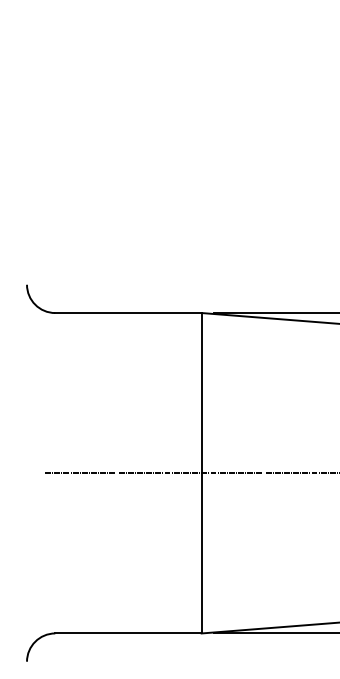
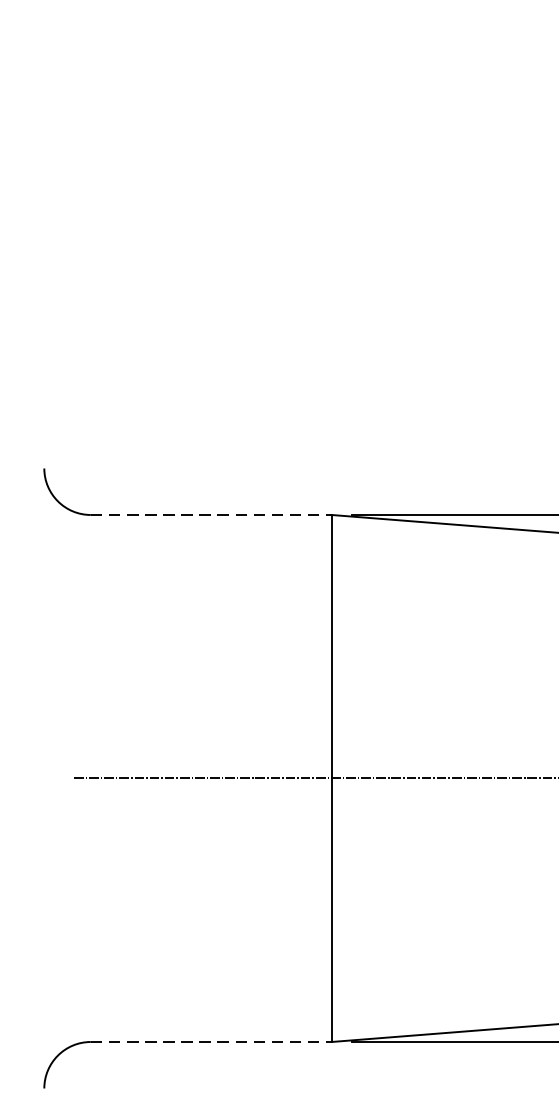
line: (128, 313) -> (211, 515), solid -> dashed
line: (128, 633) -> (211, 1042), solid -> dashed

